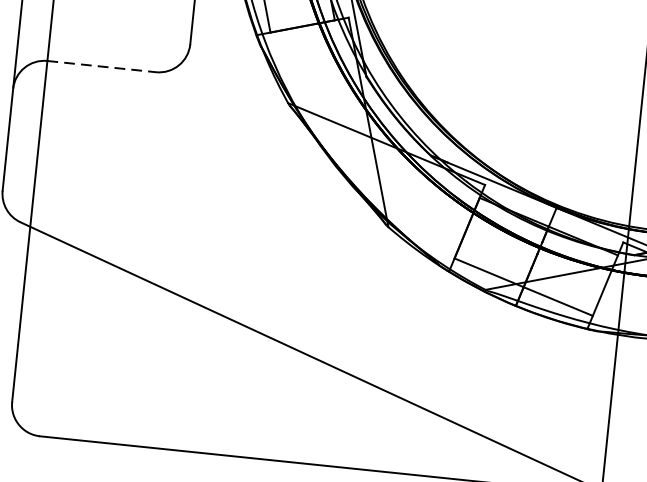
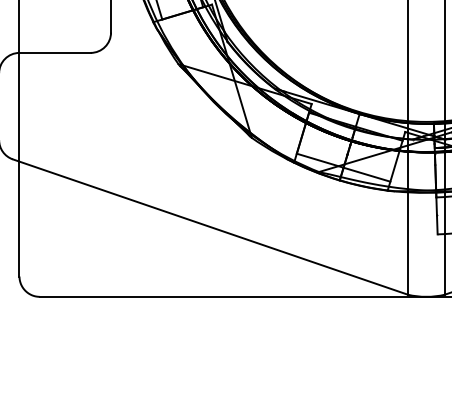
line: (102, 66) -> (55, 52), dashed -> solid

